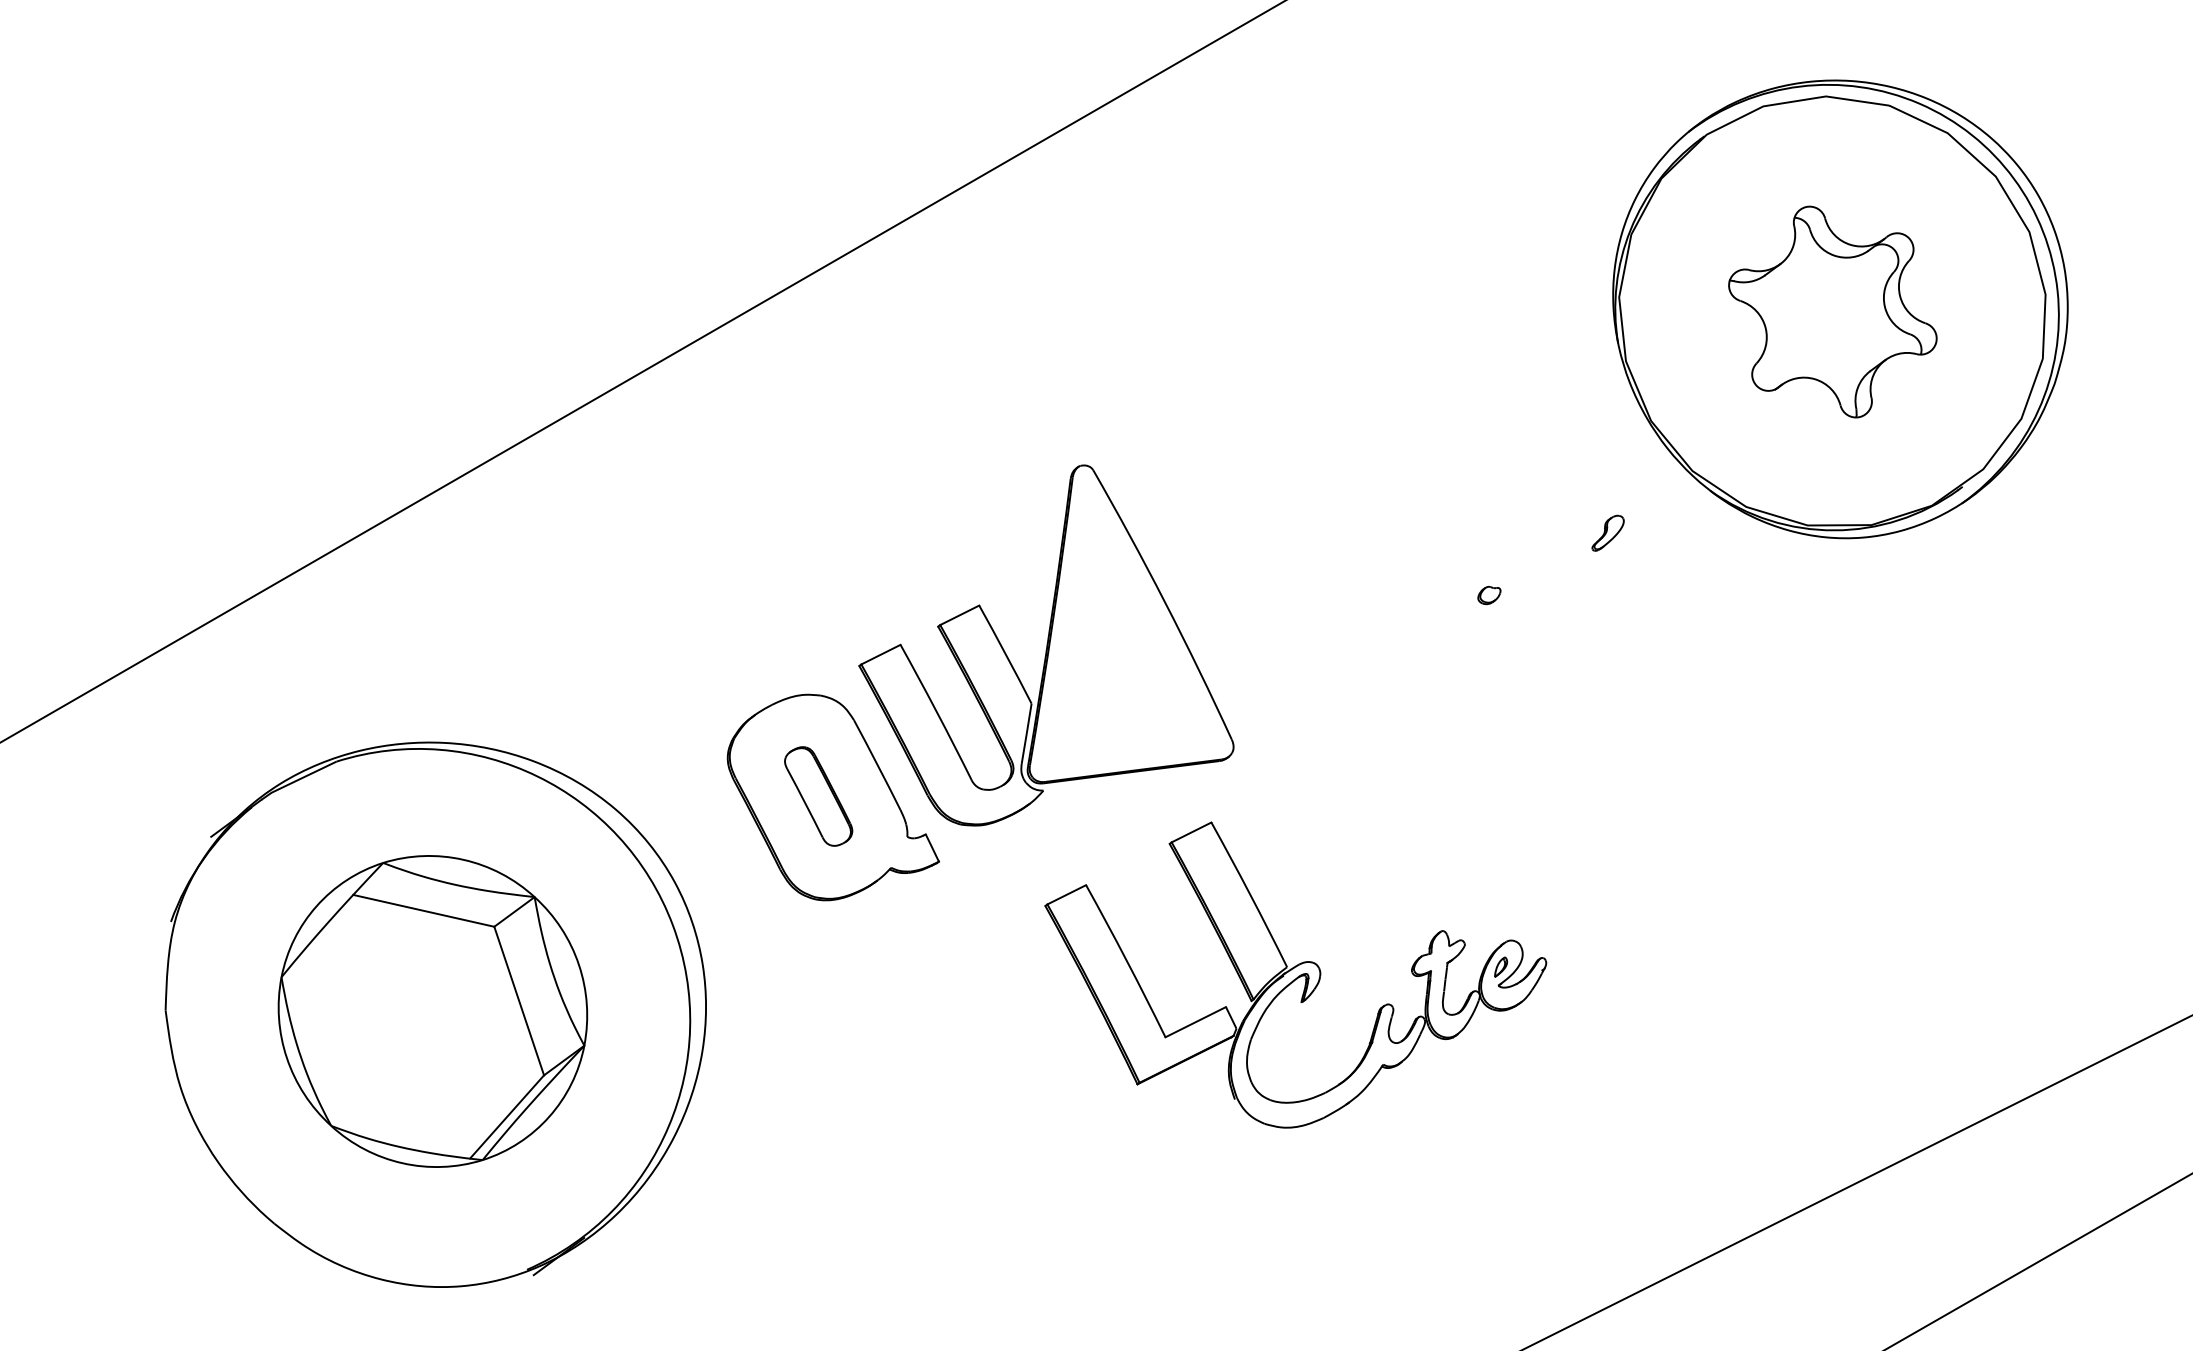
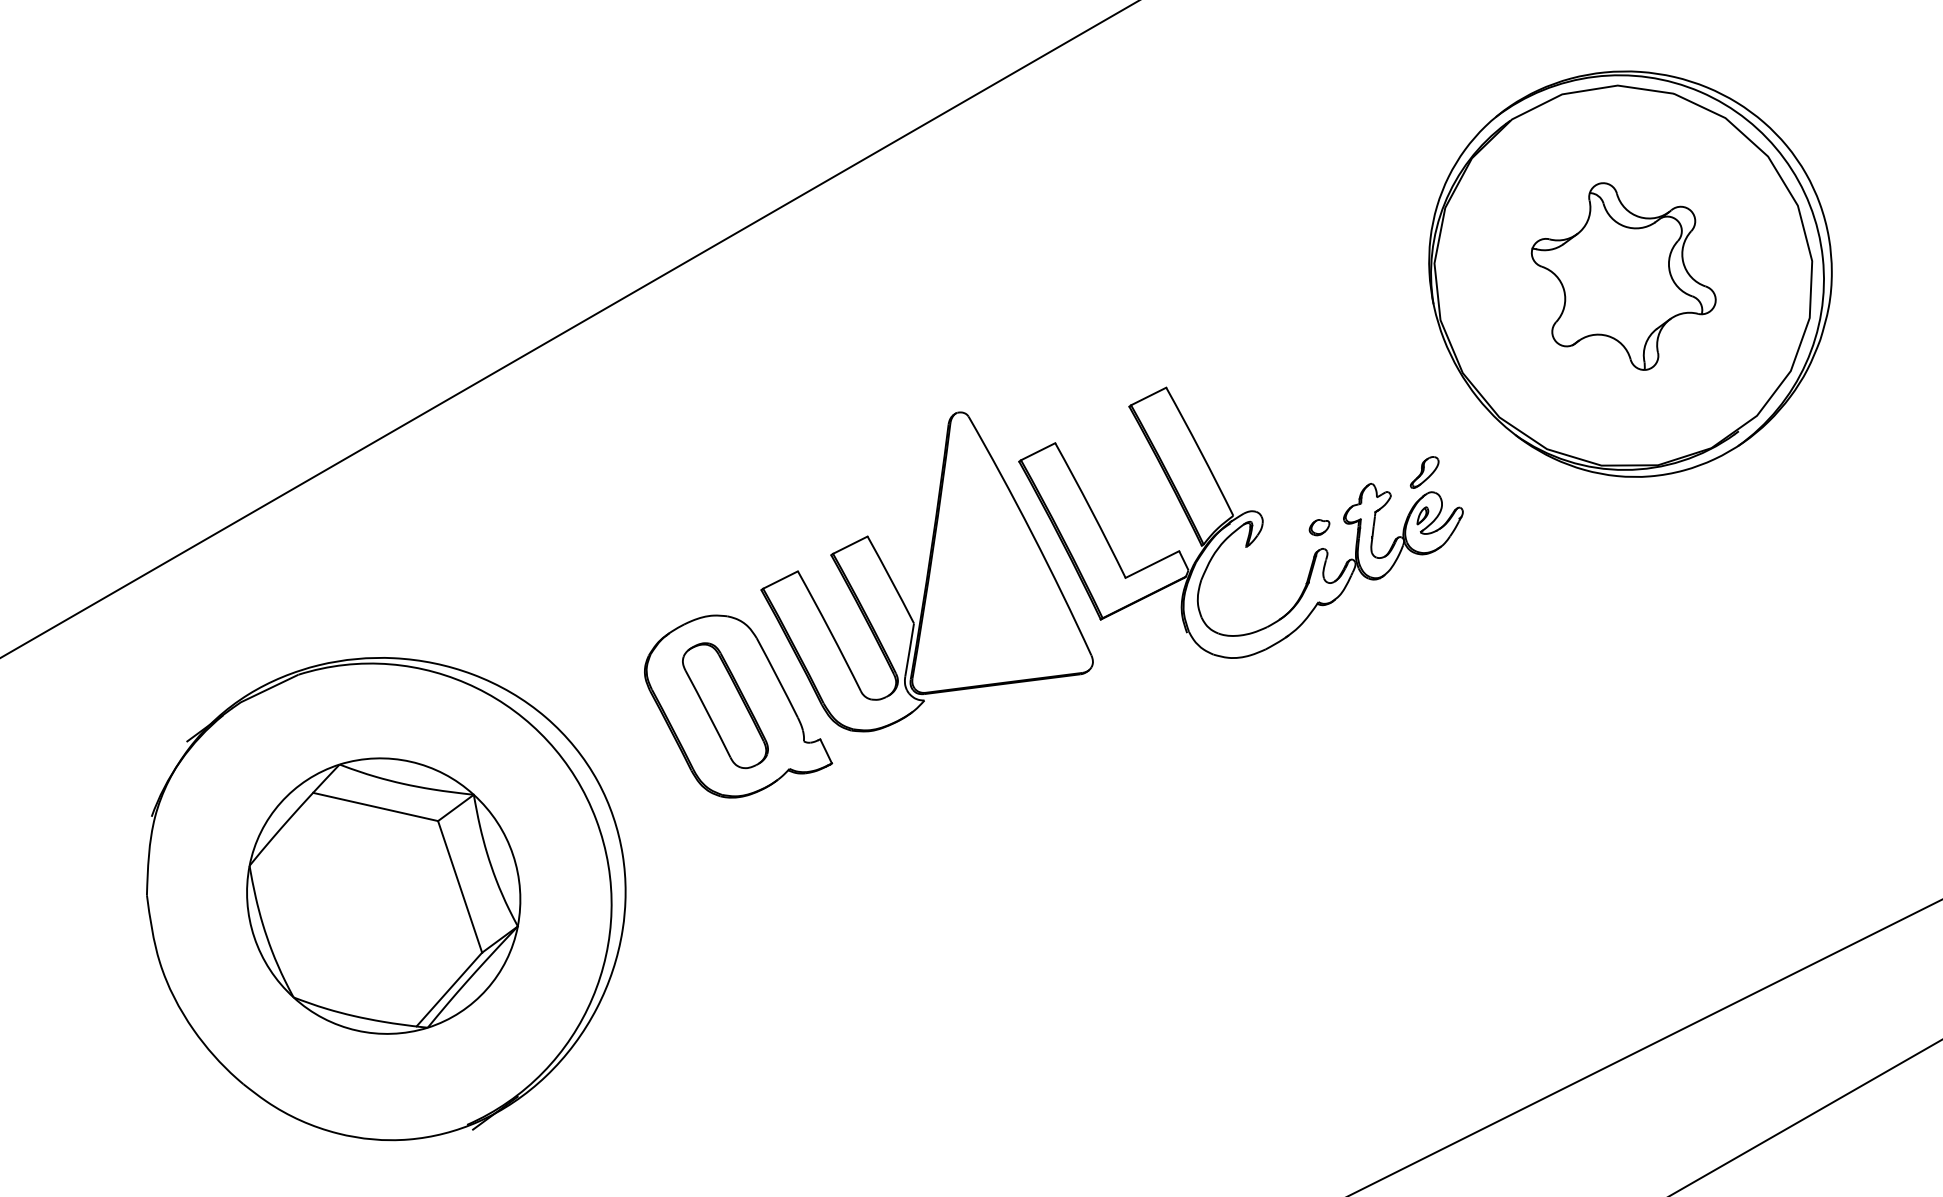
part: (818, 796) -> (725, 705), size x1.43
part: (1295, 974) -> (1240, 522), moved

